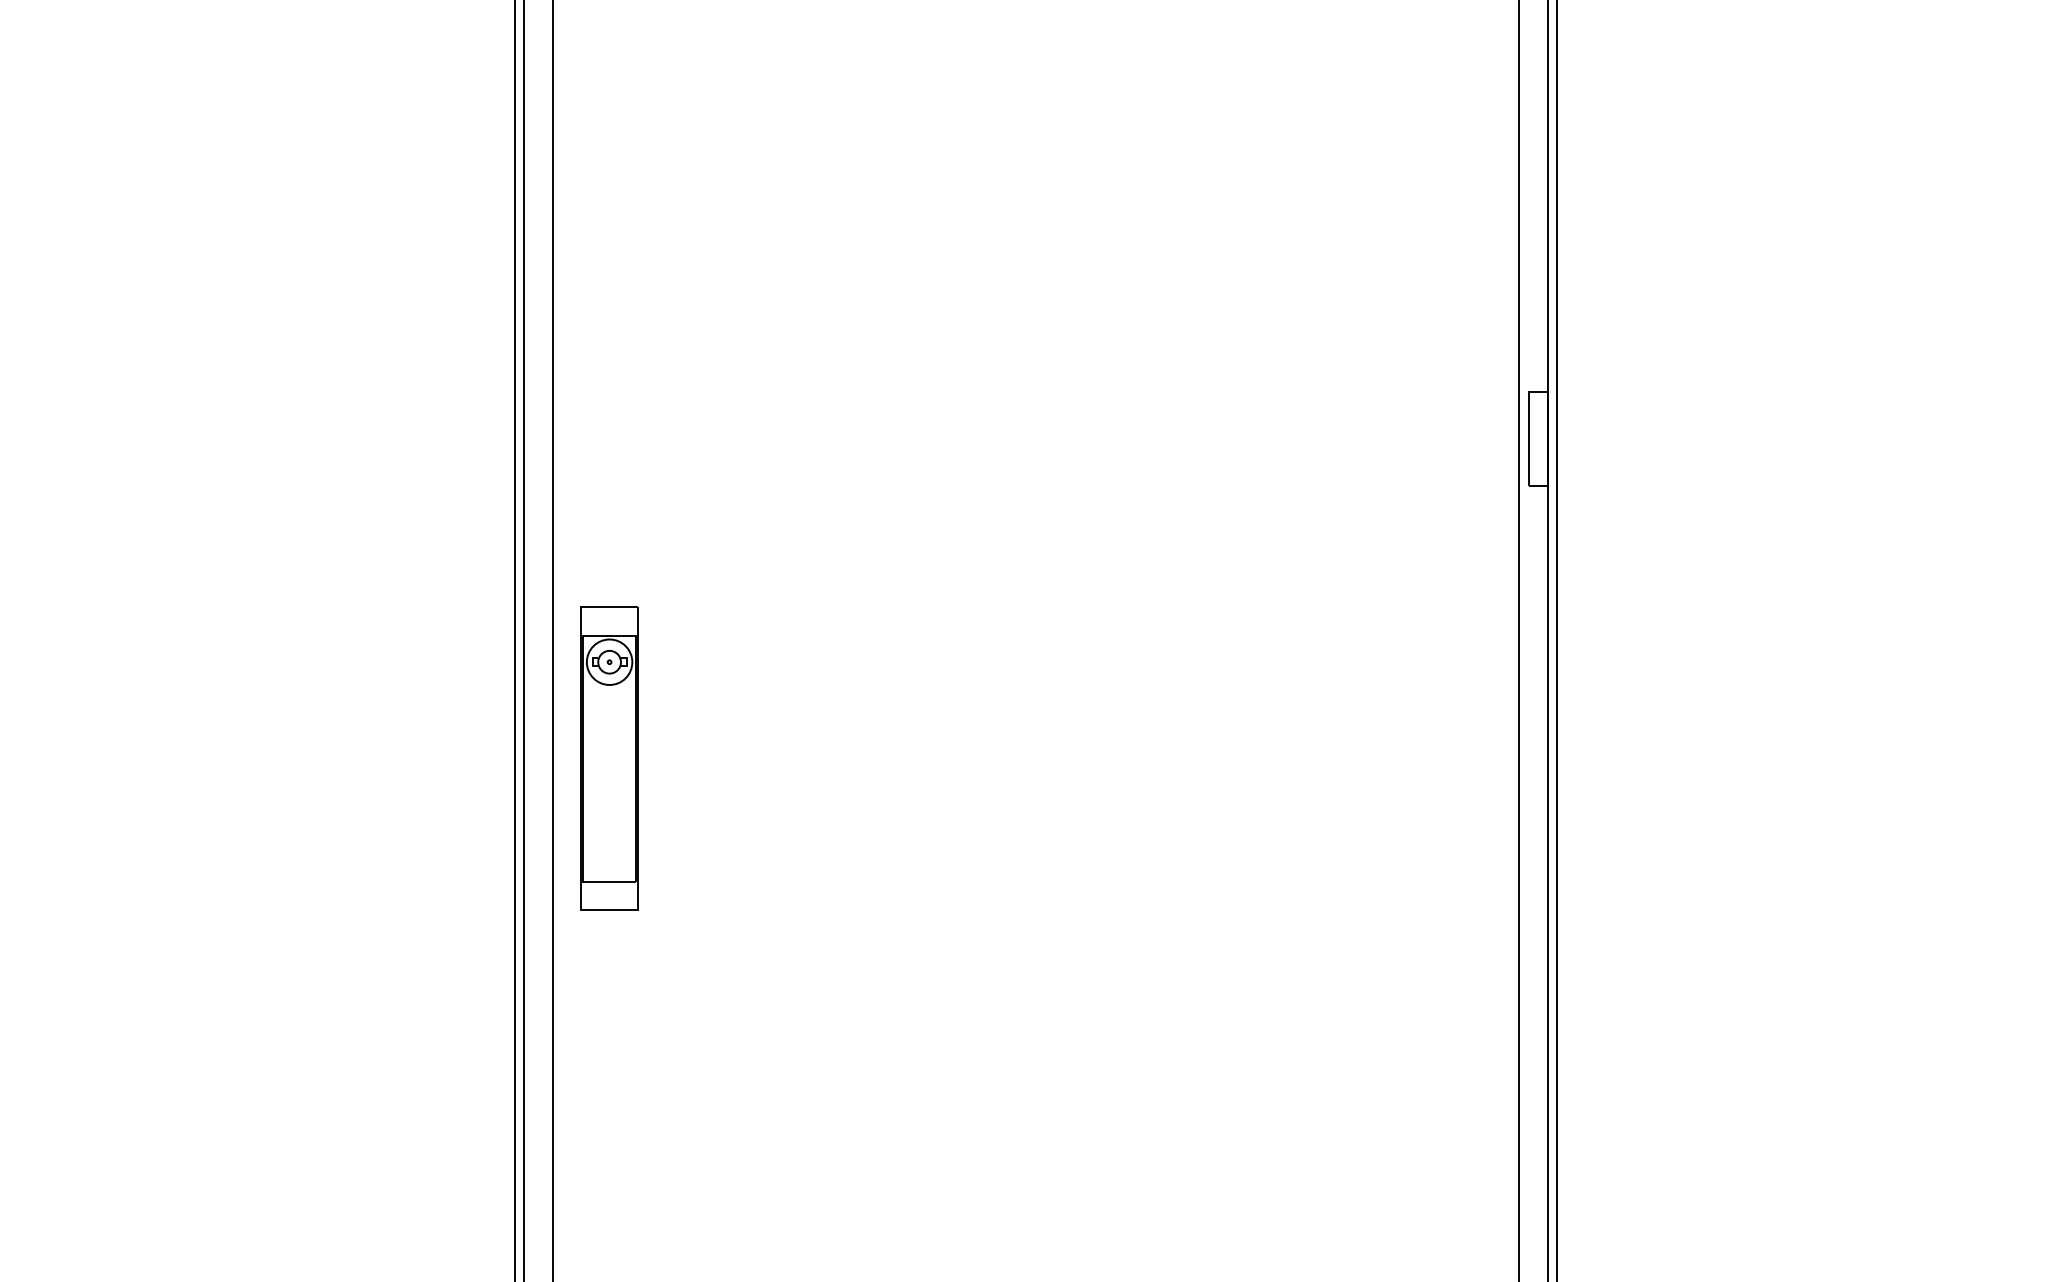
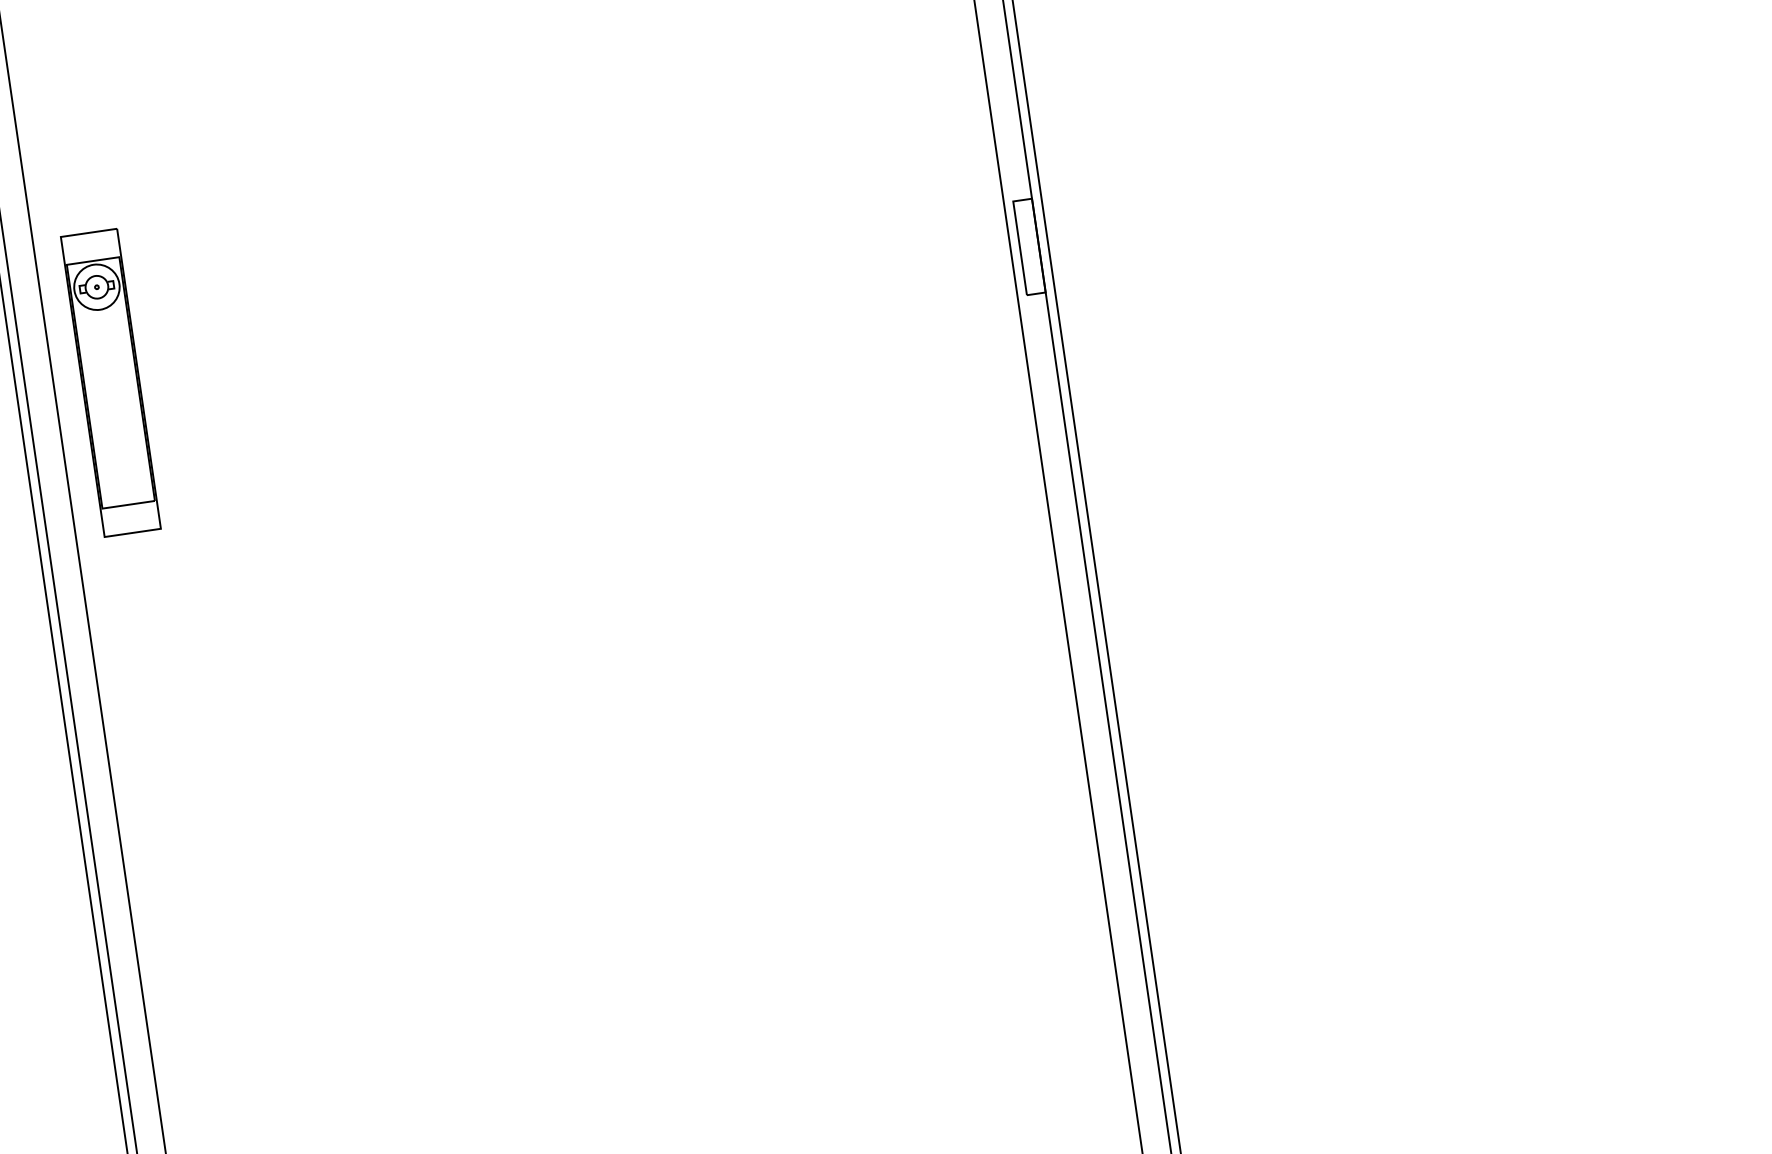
part: (609, 758) -> (110, 382), moved

